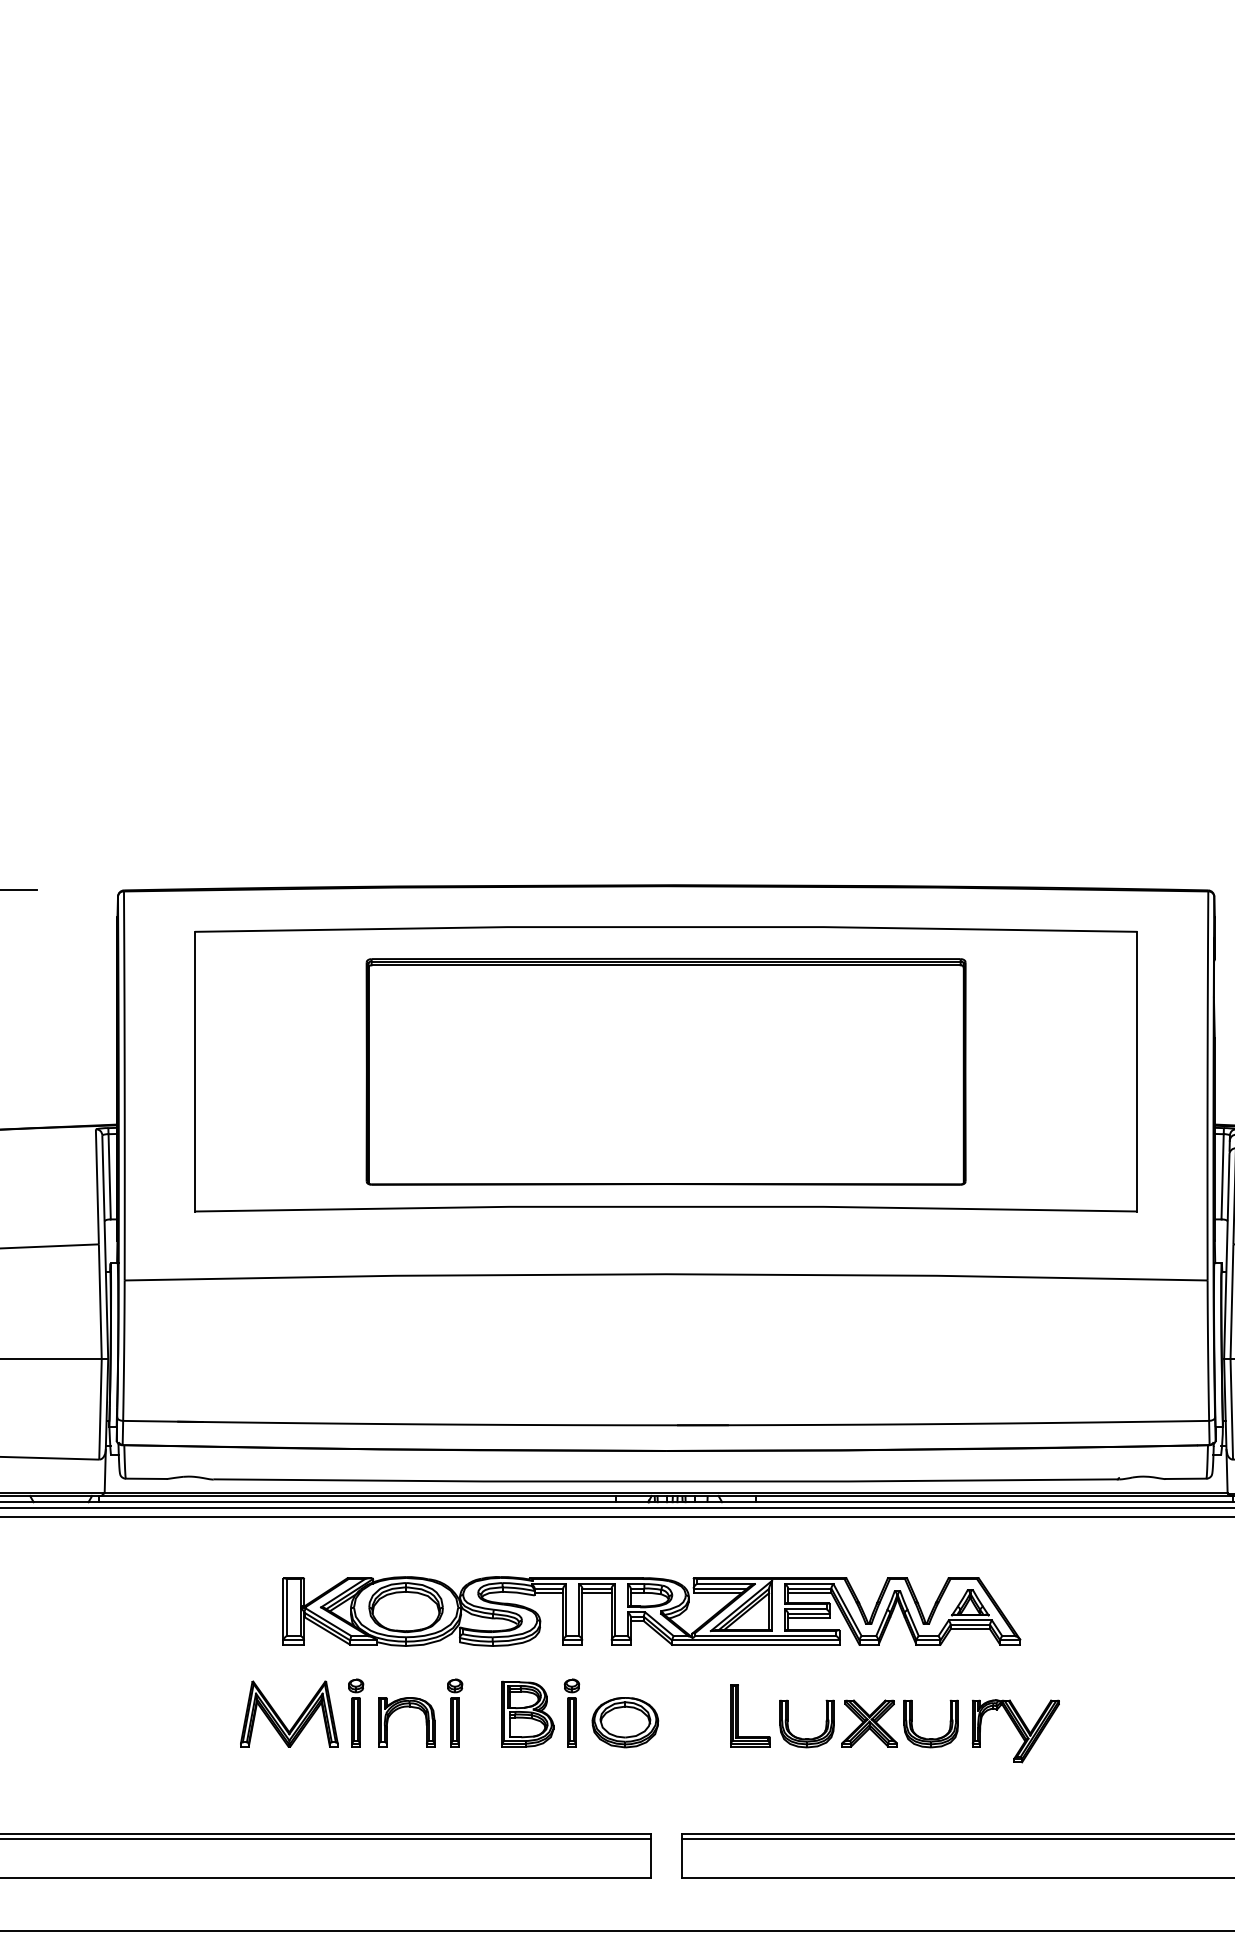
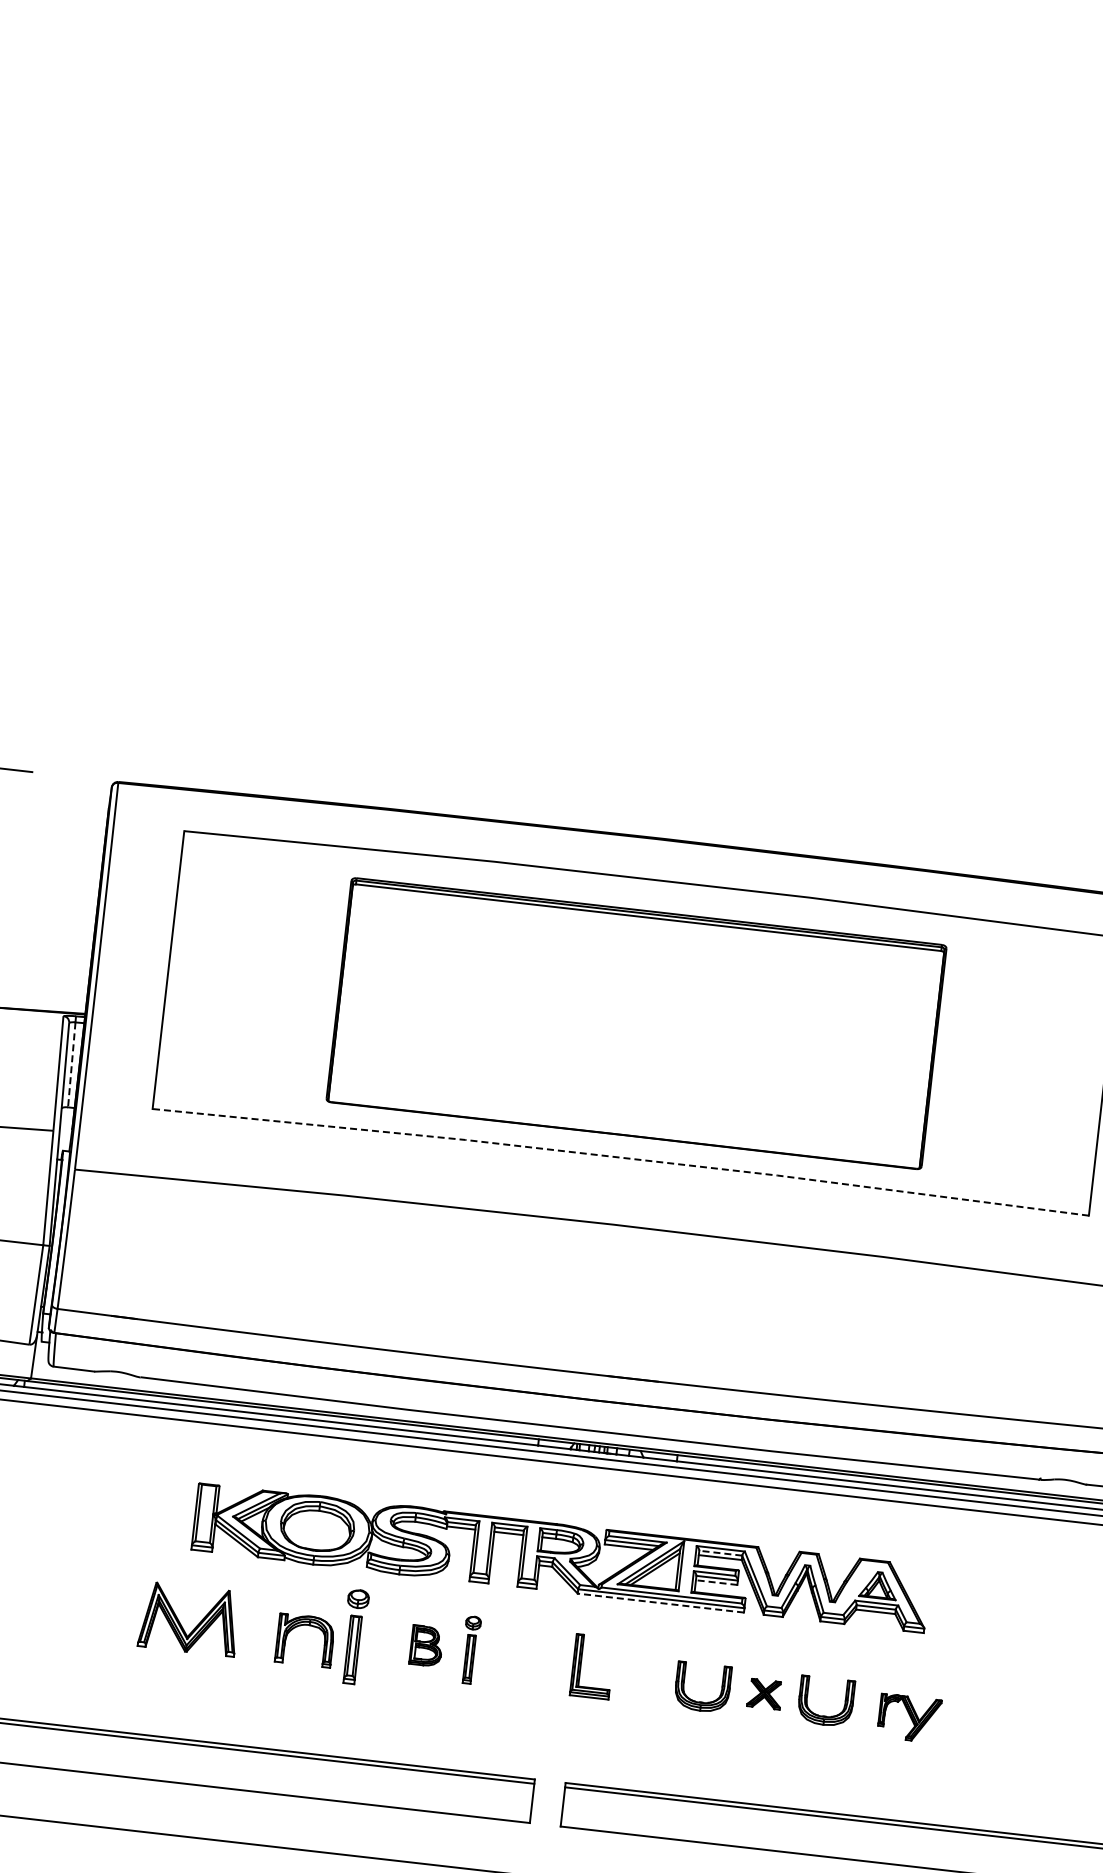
line: (109, 1176) -> (71, 1064), solid -> dashed
line: (665, 1206) -> (620, 1157), solid -> dashed
line: (809, 1588) -> (720, 1553), solid -> dashed
line: (809, 1618) -> (717, 1582), solid -> dashed
line: (755, 1644) -> (660, 1602), solid -> dashed
part: (356, 1712) -> (256, 1625), removed
part: (455, 1712) -> (354, 1636), size x1.4
part: (527, 1713) -> (426, 1645), size x0.6
part: (738, 1715) -> (580, 1665), moved
part: (625, 1722) -> (522, 1665), removed
part: (869, 1723) -> (764, 1694), size x0.6
part: (1015, 1731) -> (909, 1718), size x0.7

